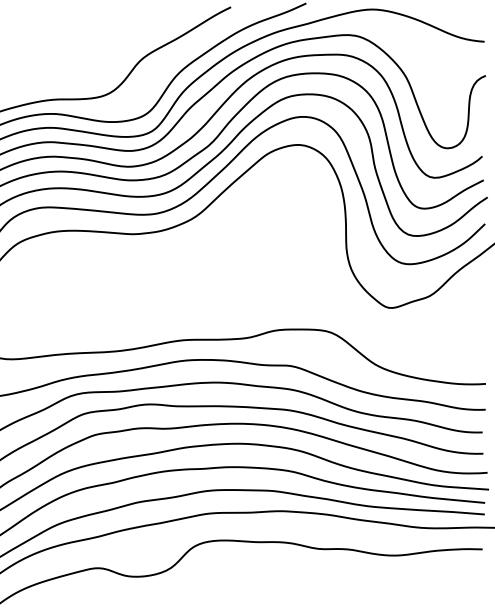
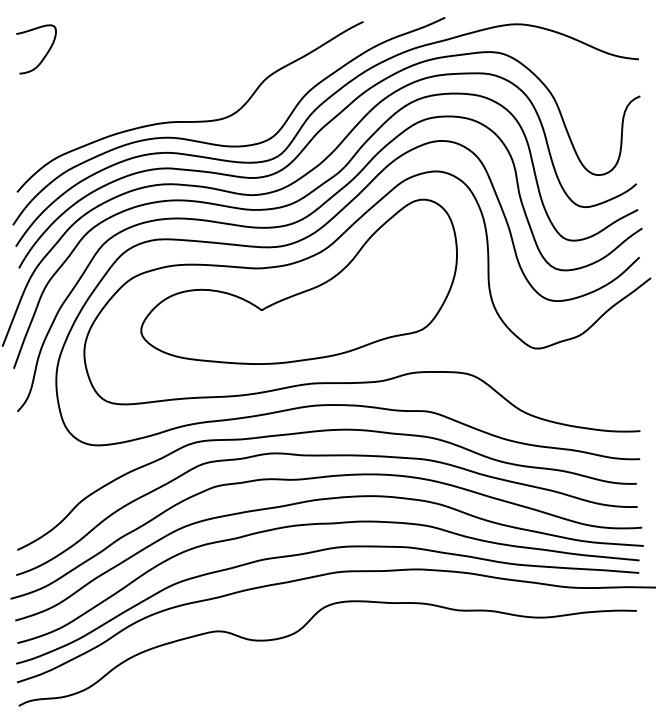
part: (174, 255) -> (301, 291), added

